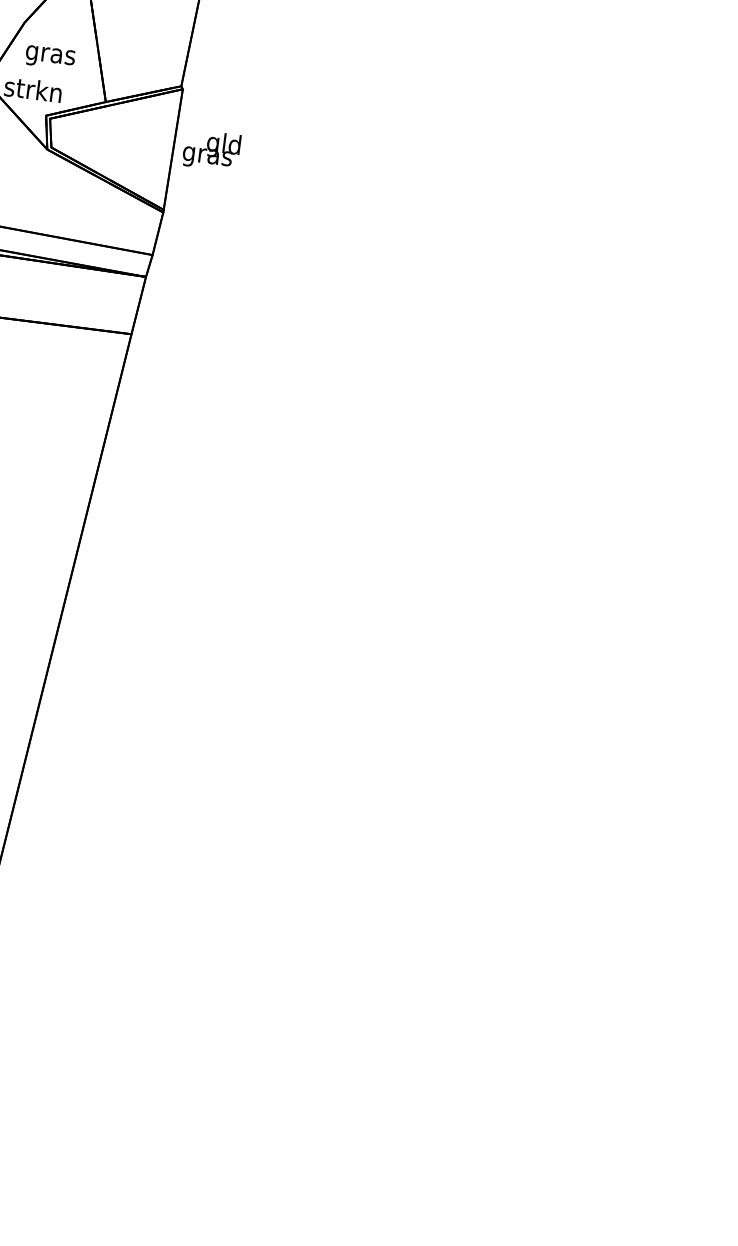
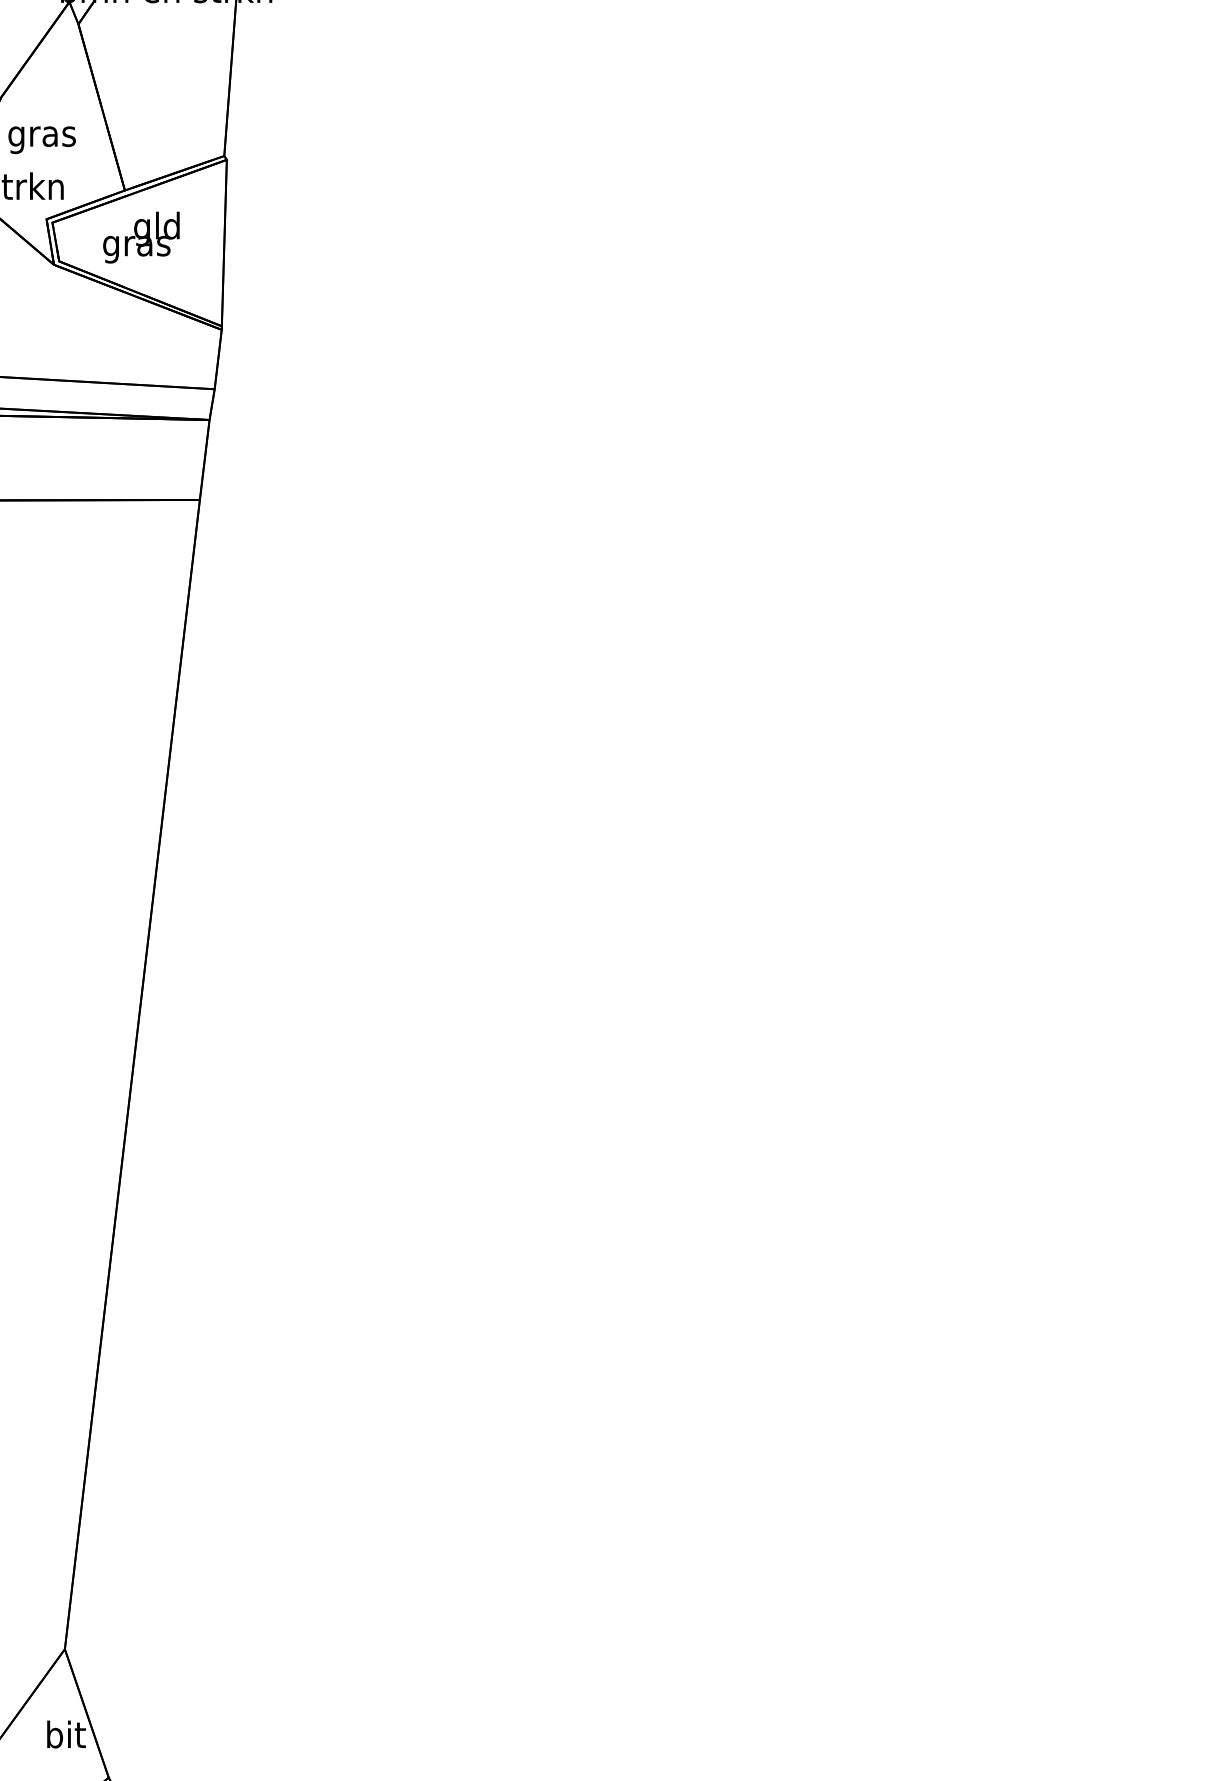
text: (211, 150) -> (141, 237), moved

